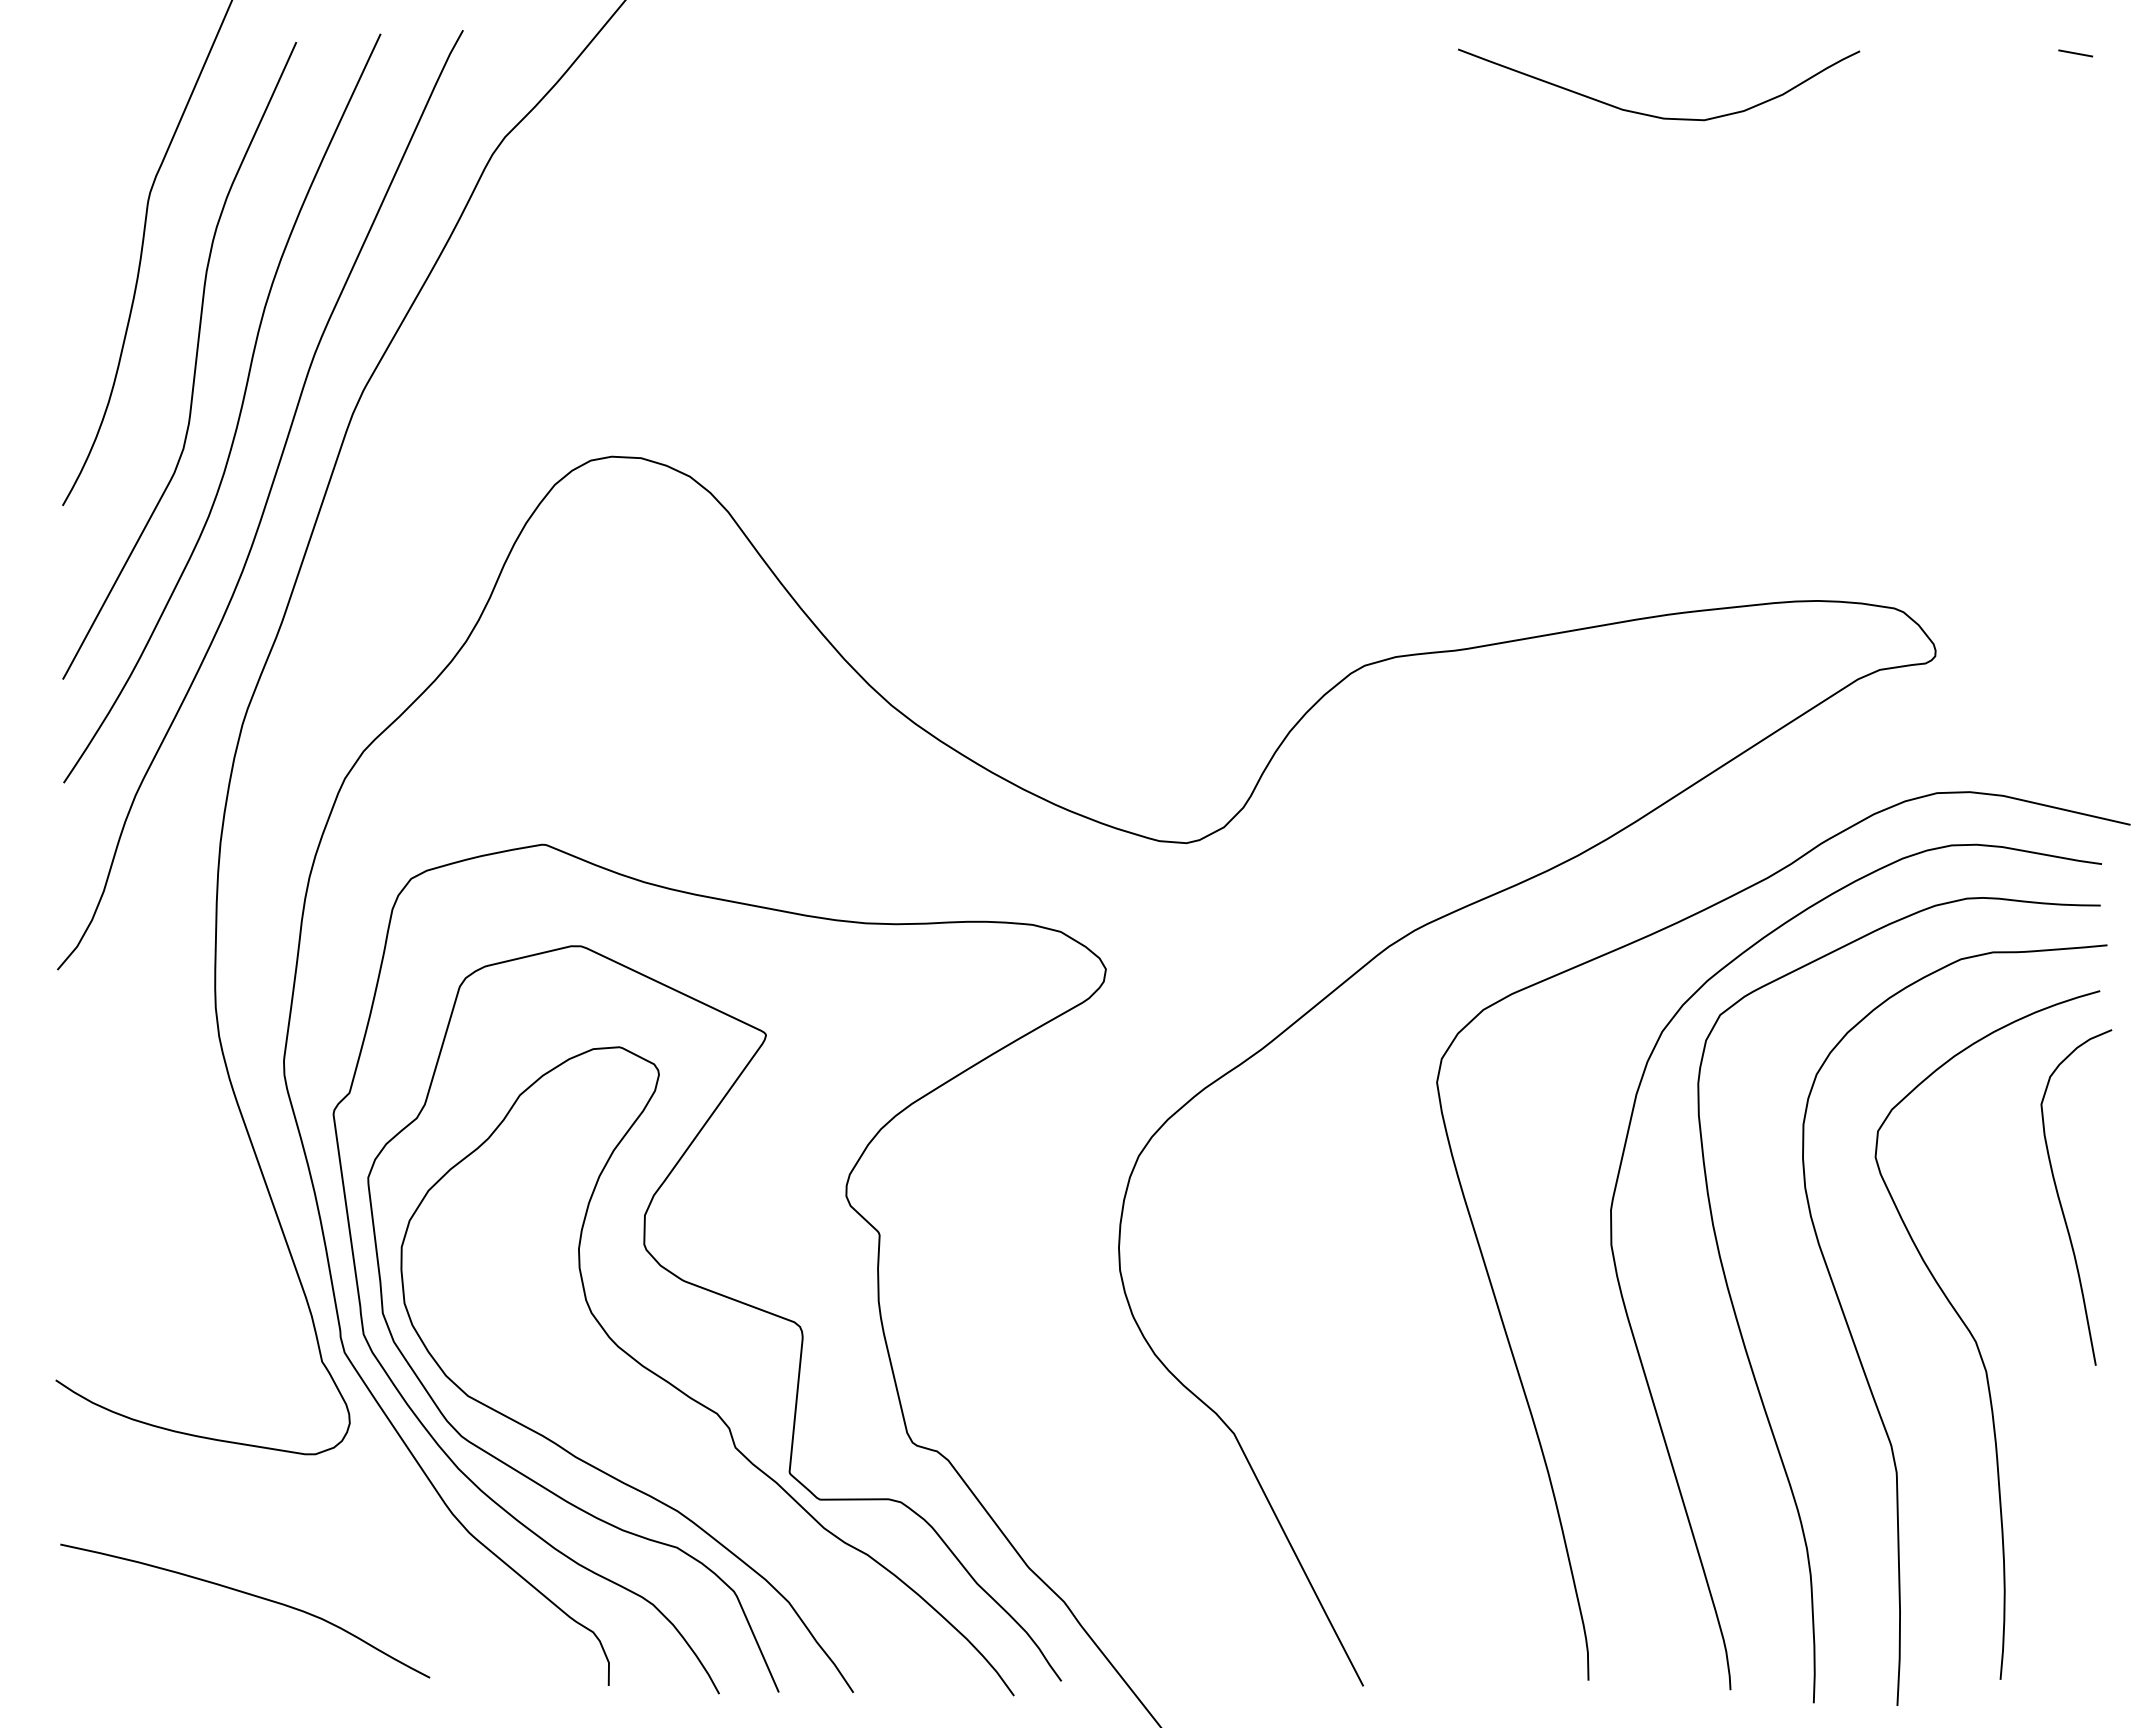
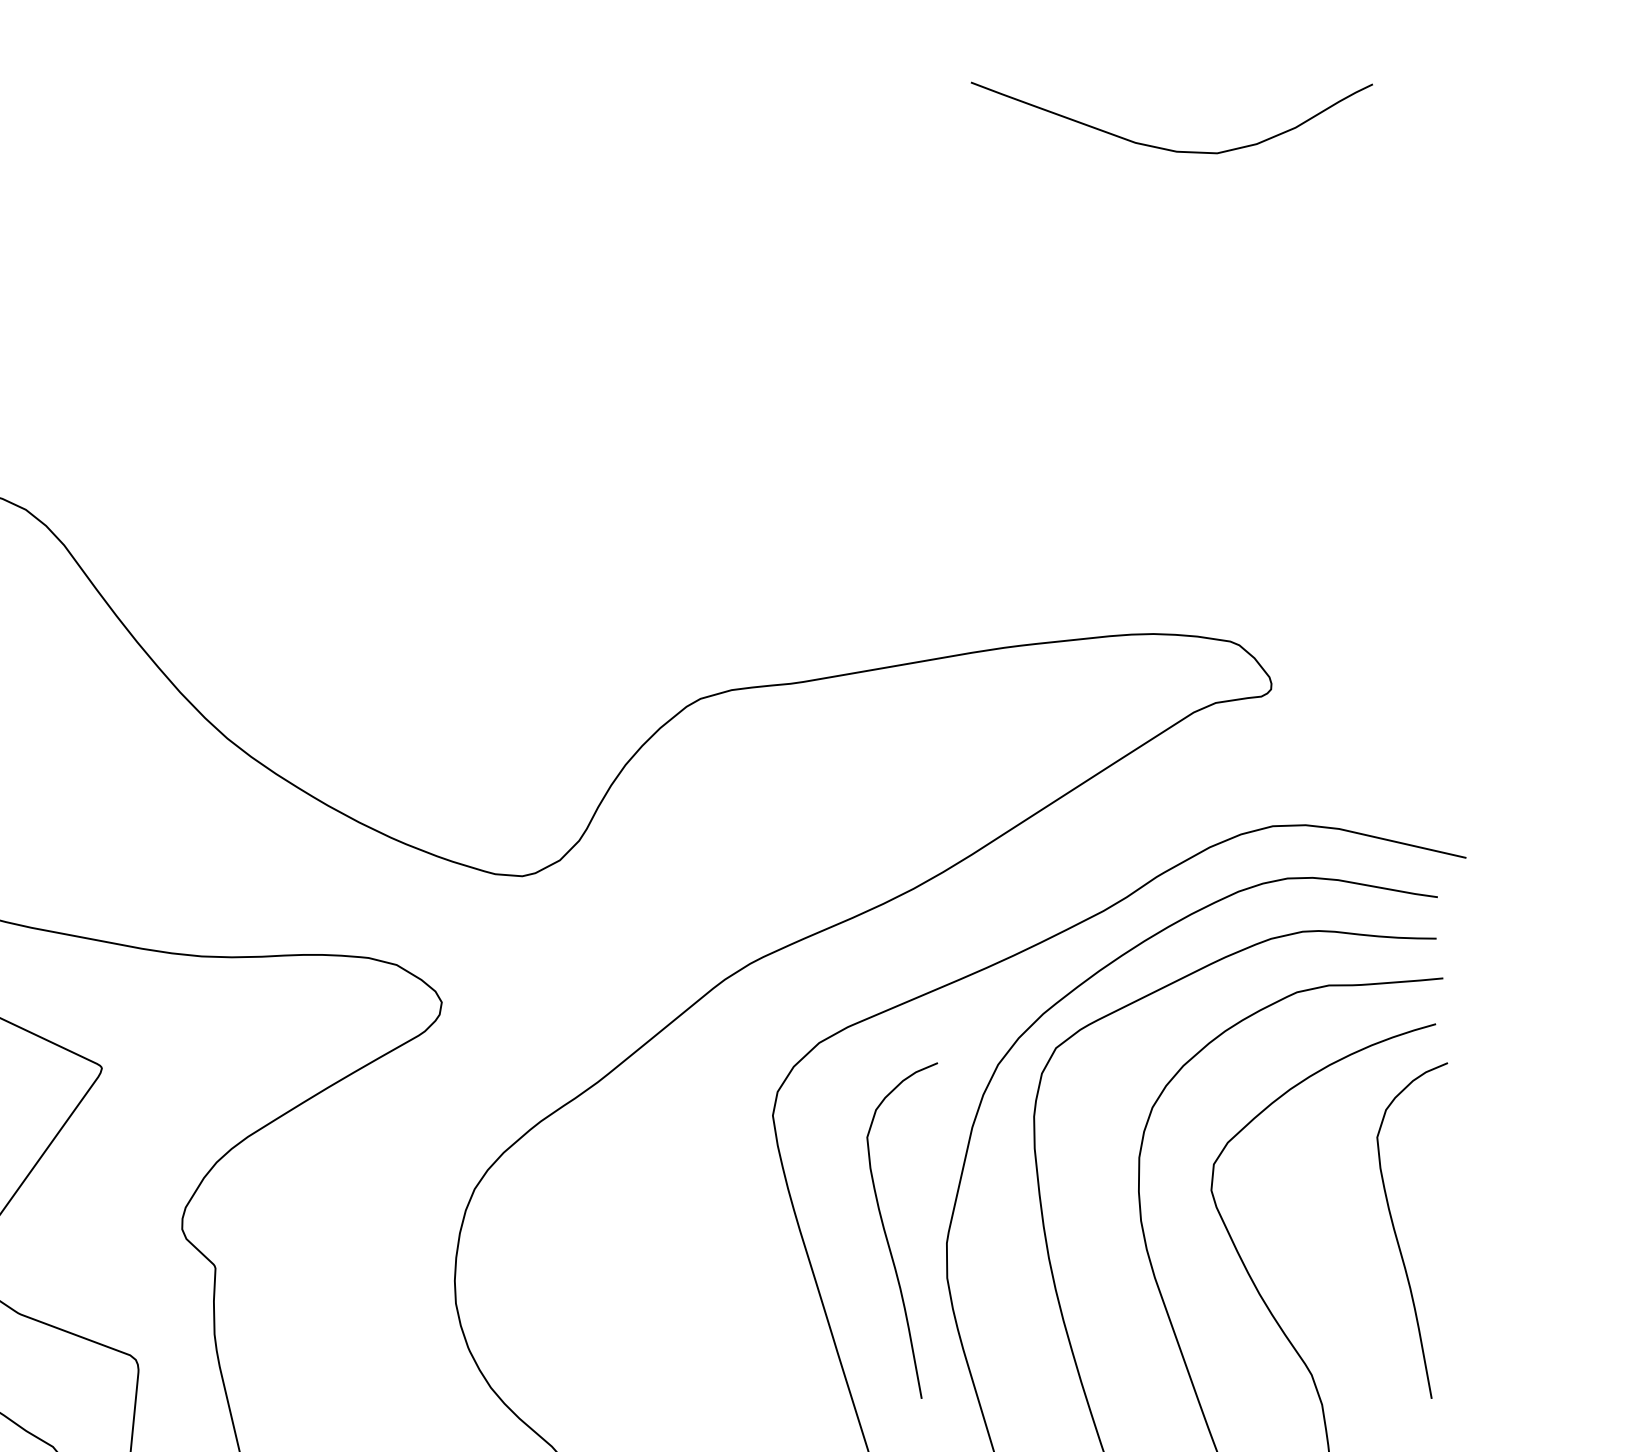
line: (2075, 53) -> (1411, 86), removed
curve: (1655, 115) -> (1168, 148), moved
curve: (1550, 1199) -> (886, 1232), added

